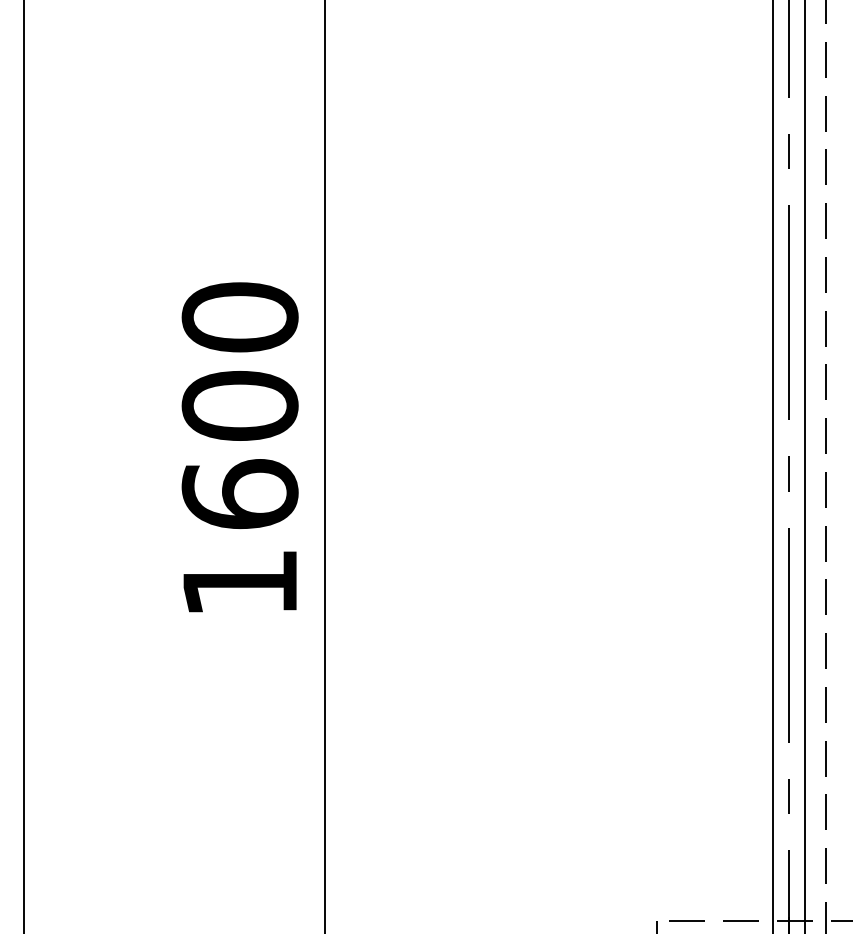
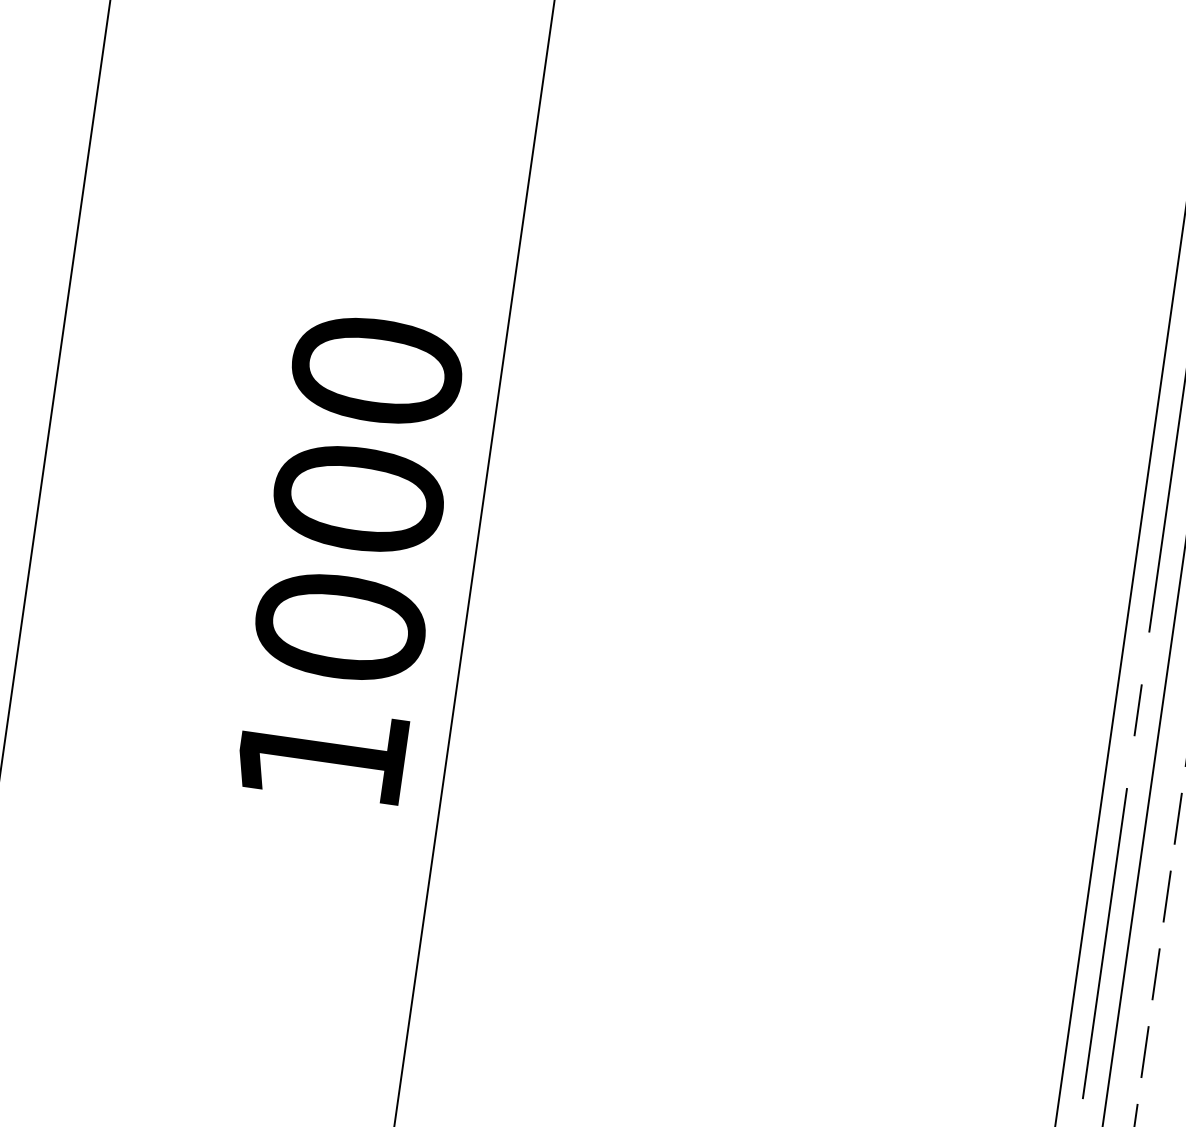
text: (239, 494) -> (339, 626), 1600 -> 1000

